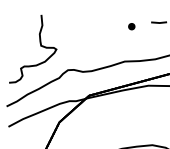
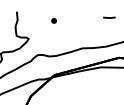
part: (131, 26) -> (53, 20), moved

